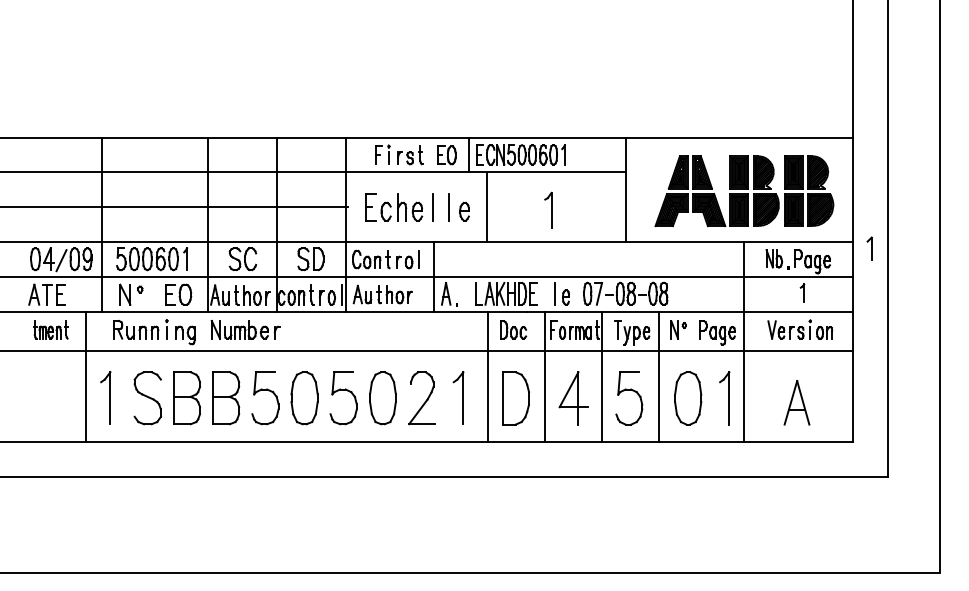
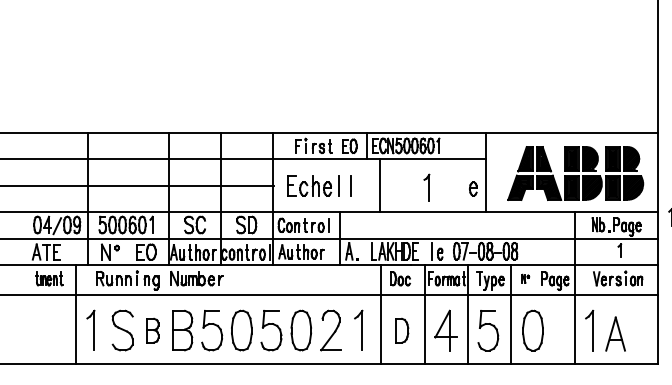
part: (464, 211) -> (473, 188), moved
part: (678, 329) -> (525, 278), size x0.6
part: (186, 398) -> (152, 330), size x0.6
part: (515, 398) -> (401, 330), size x0.6
part: (724, 398) -> (589, 330), moved

